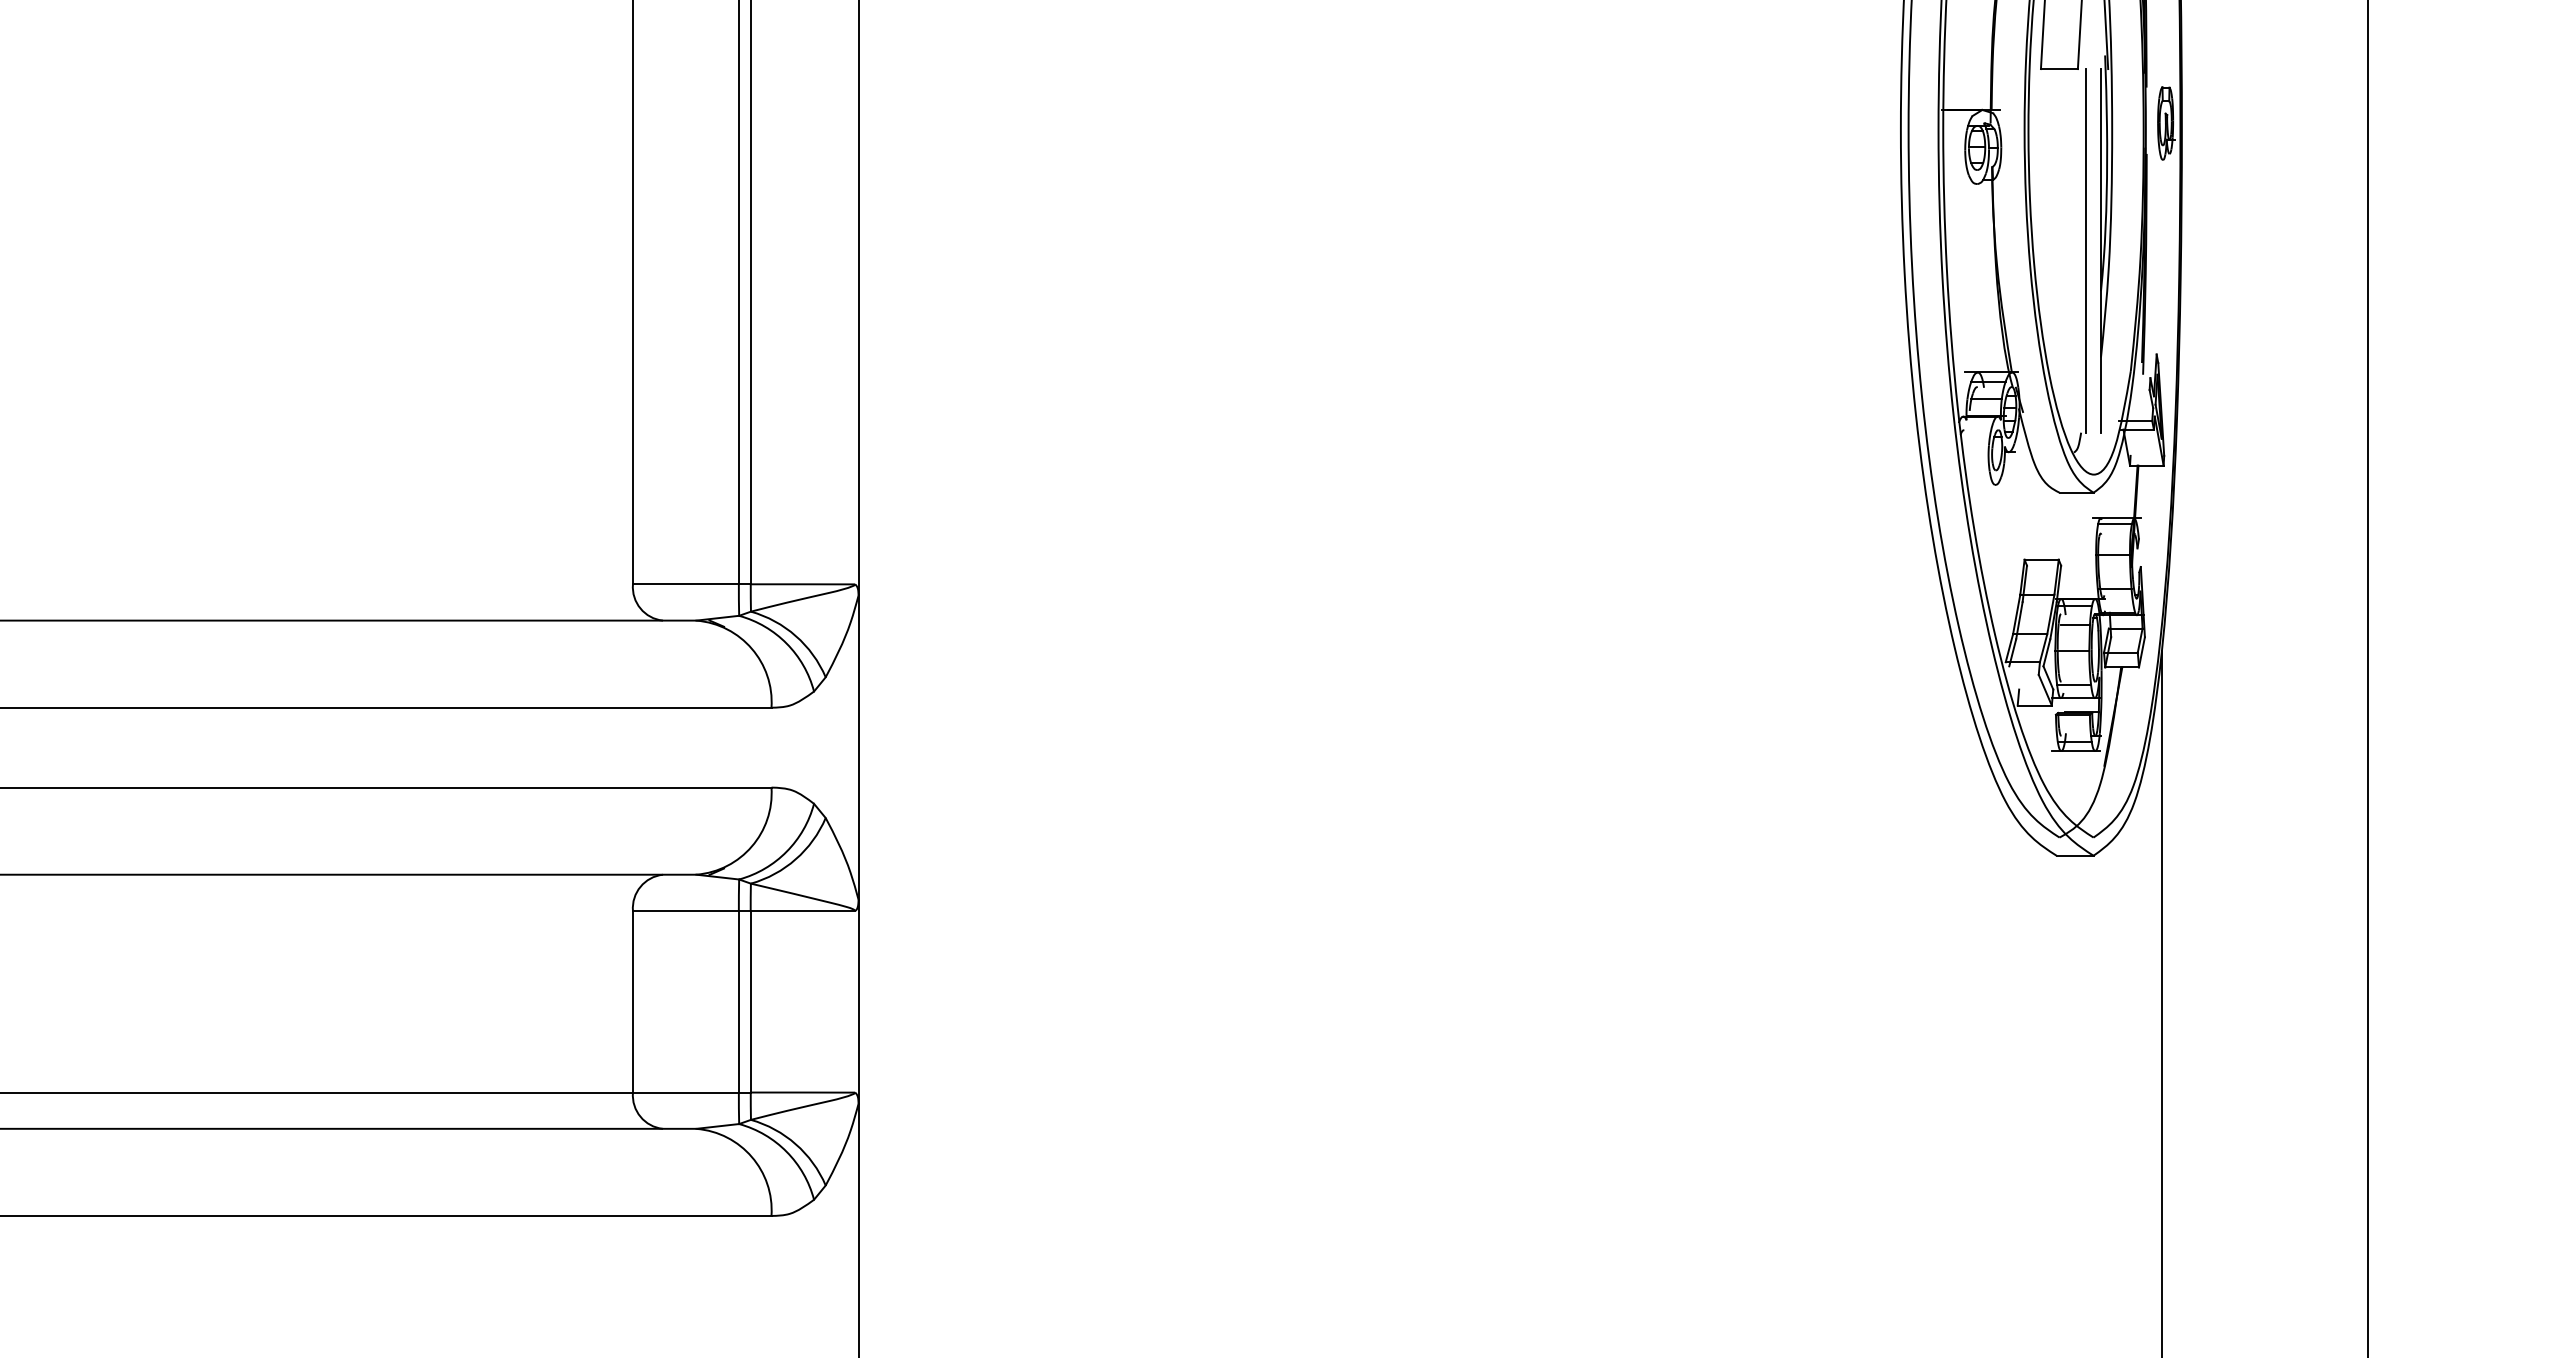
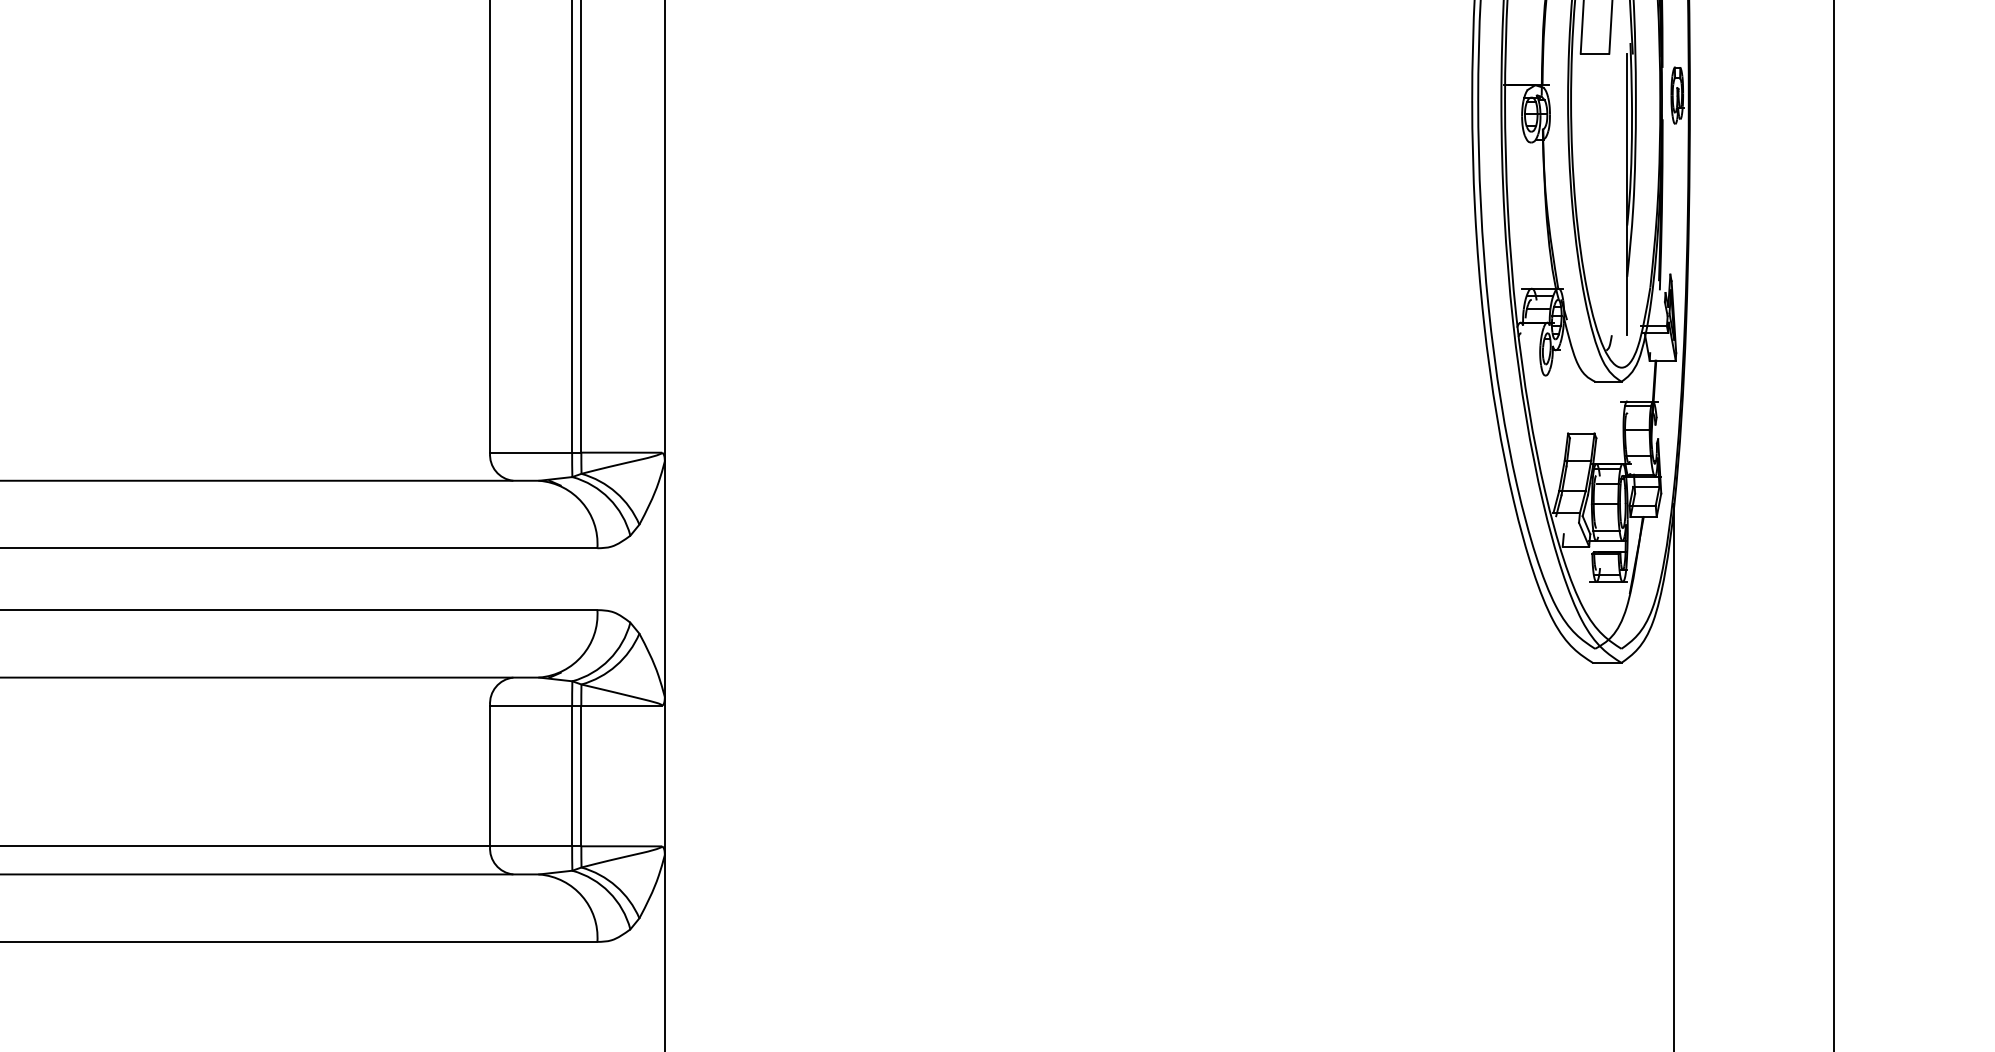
line: (2085, 250) -> (1615, 194), removed

